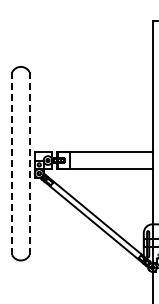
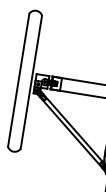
line: (12, 164) -> (18, 80), dashed -> solid
line: (29, 164) -> (31, 82), dashed -> solid

